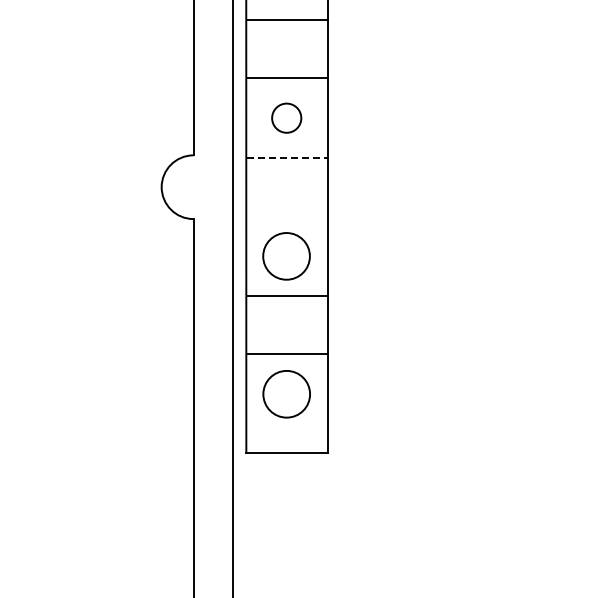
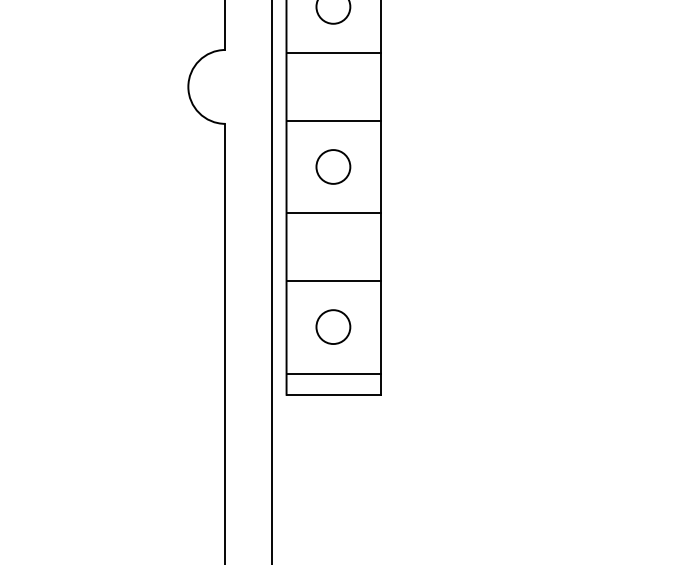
line: (287, 158) -> (334, 53), dashed -> solid
line: (286, 216) -> (333, 120), added
circle: (286, 255) -> (333, 166), size x0.62
circle: (286, 393) -> (333, 326), size x0.62
line: (286, 434) -> (333, 373), added

